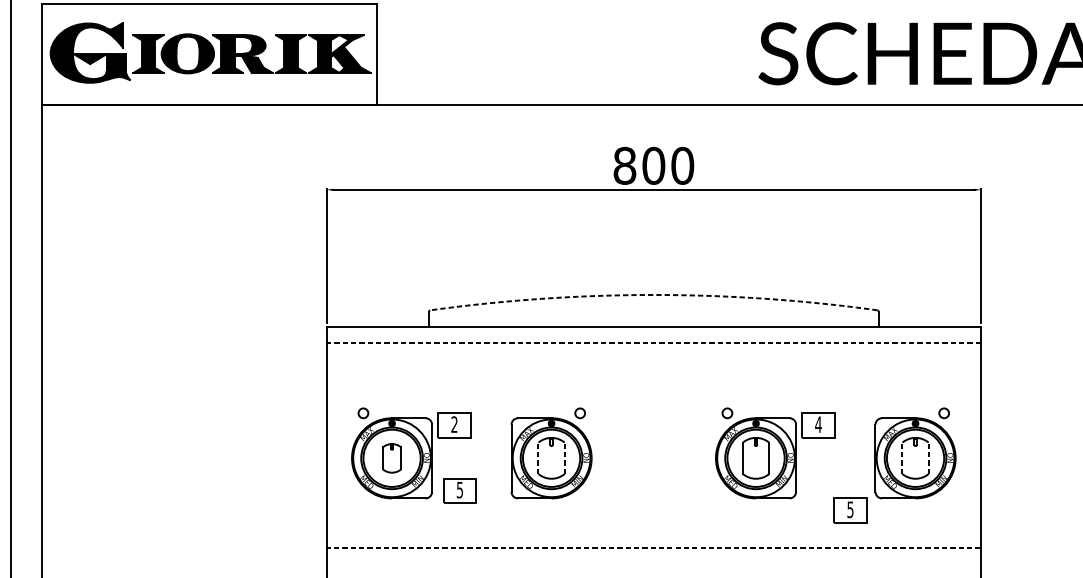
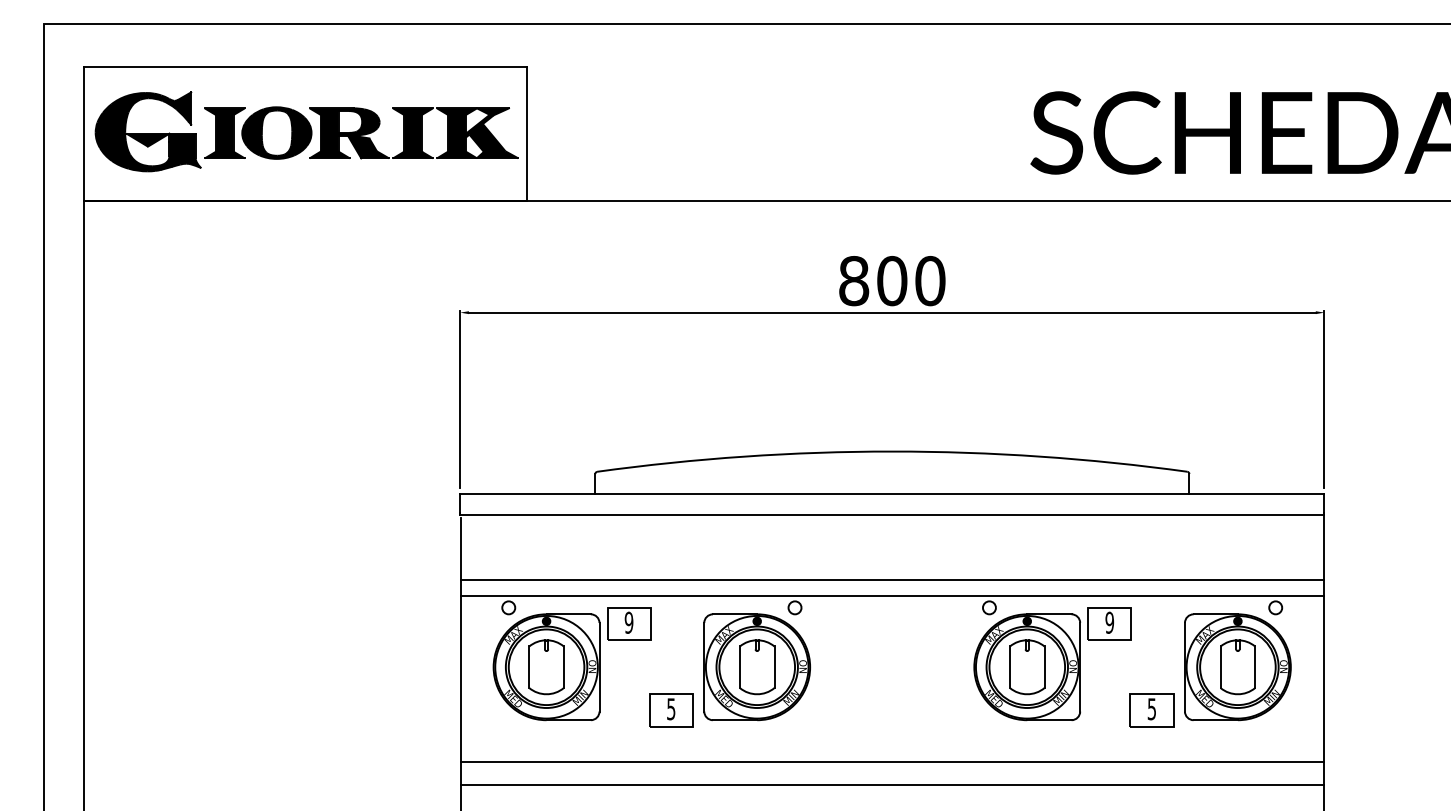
arc: (654, 294) -> (892, 451), dashed -> solid
line: (653, 343) -> (891, 515), dashed -> solid
line: (653, 392) -> (891, 580), added
line: (653, 404) -> (891, 596), added
text: (454, 424) -> (628, 622), 2 -> 9
text: (818, 424) -> (1109, 622), 4 -> 9
part: (392, 458) -> (546, 667), size x1.43
line: (538, 458) -> (739, 667), dashed -> solid
line: (564, 458) -> (774, 667), dashed -> solid
line: (902, 458) -> (1220, 667), dashed -> solid
line: (928, 458) -> (1255, 667), dashed -> solid
part: (460, 491) -> (671, 710), moved
part: (850, 510) -> (1151, 710), moved
line: (653, 529) -> (891, 761), added
line: (654, 547) -> (892, 785), dashed -> solid

